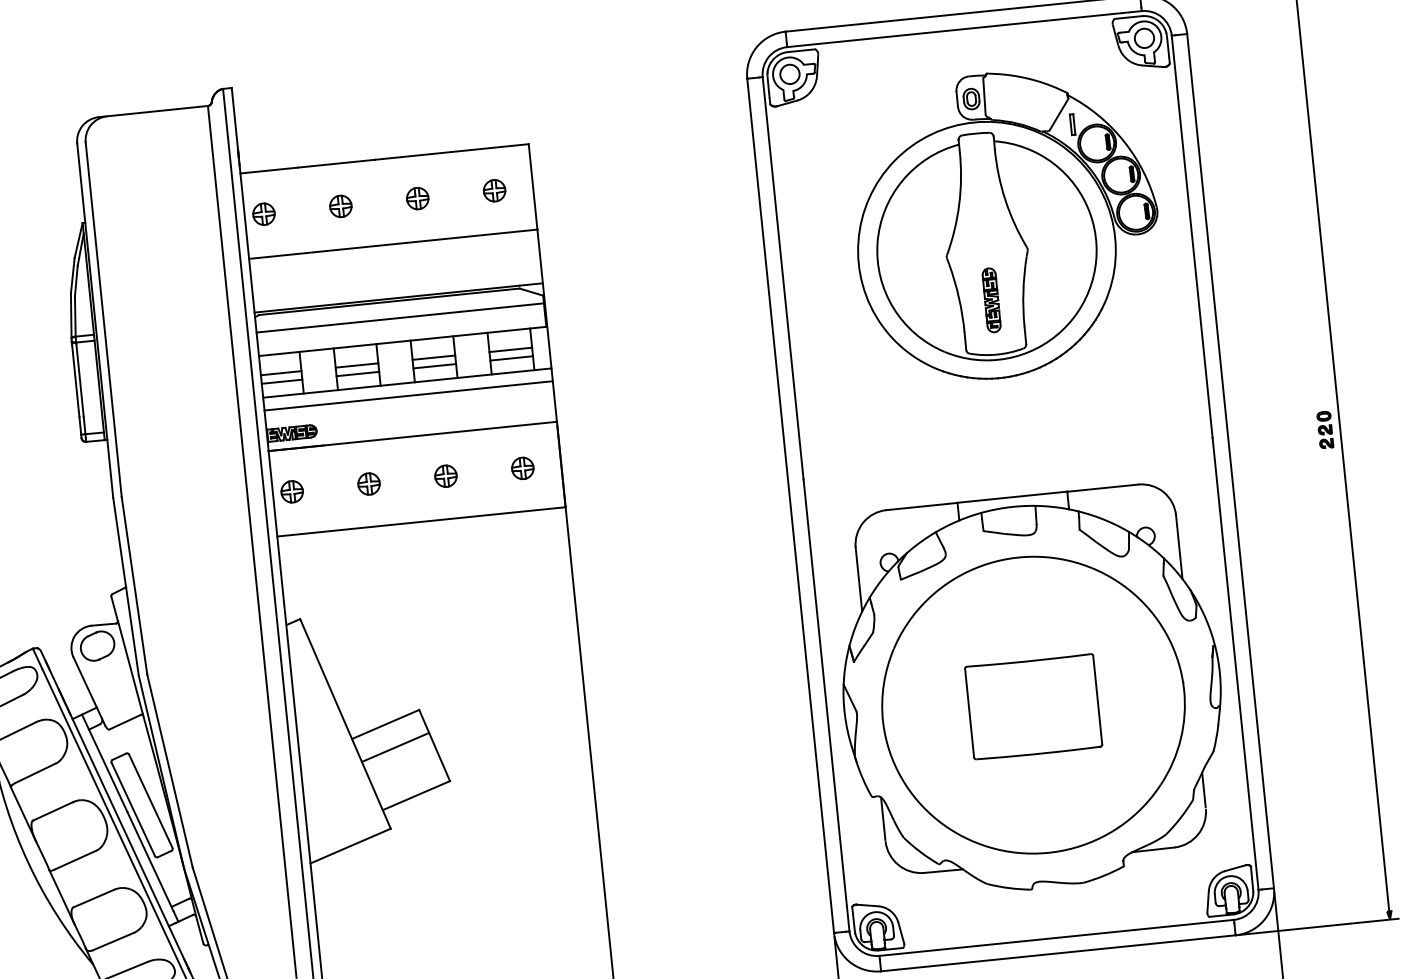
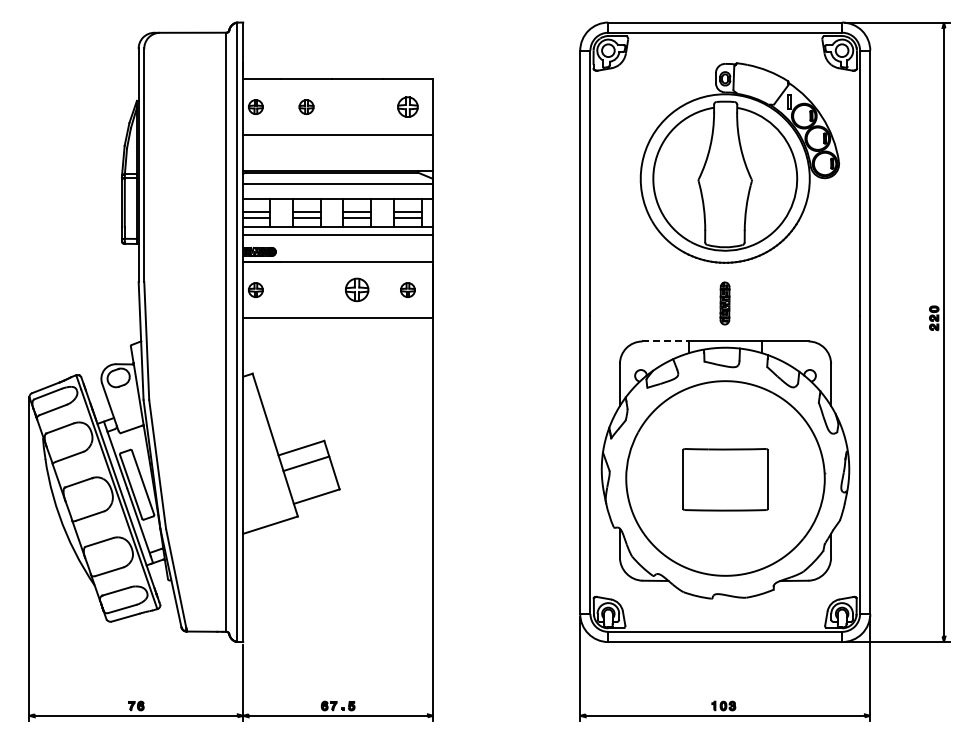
part: (493, 189) -> (407, 106), size x1.4
part: (418, 197) -> (357, 106), removed
part: (990, 300) -> (724, 303), moved
part: (446, 476) -> (357, 290), size x1.6
part: (369, 484) -> (306, 290), removed
line: (922, 506) -> (666, 341), solid -> dashed

